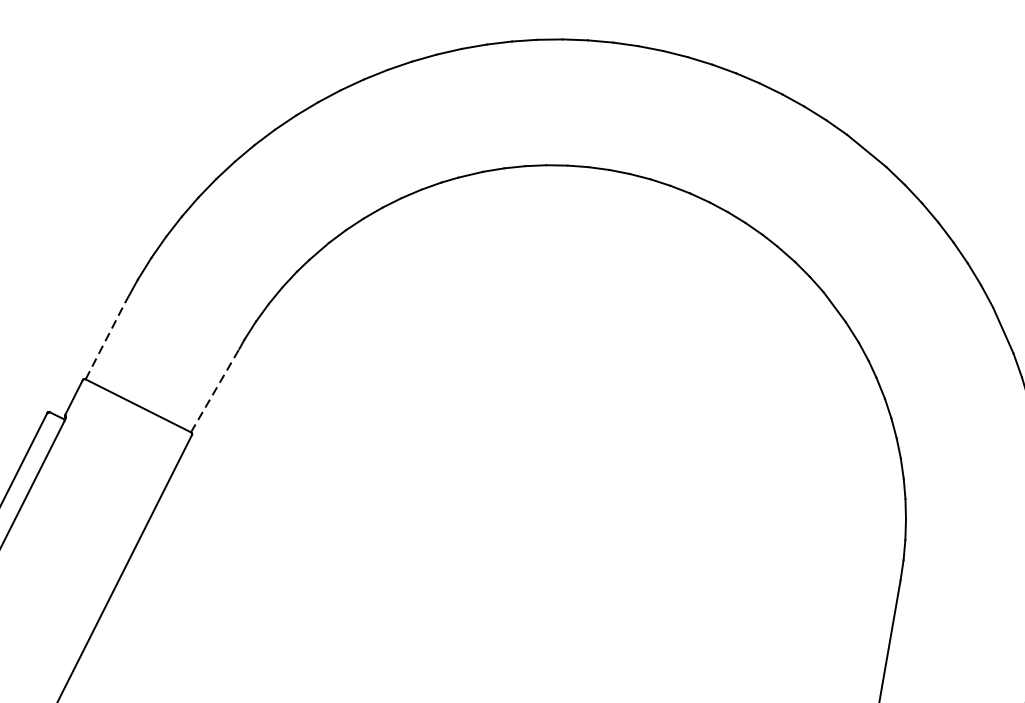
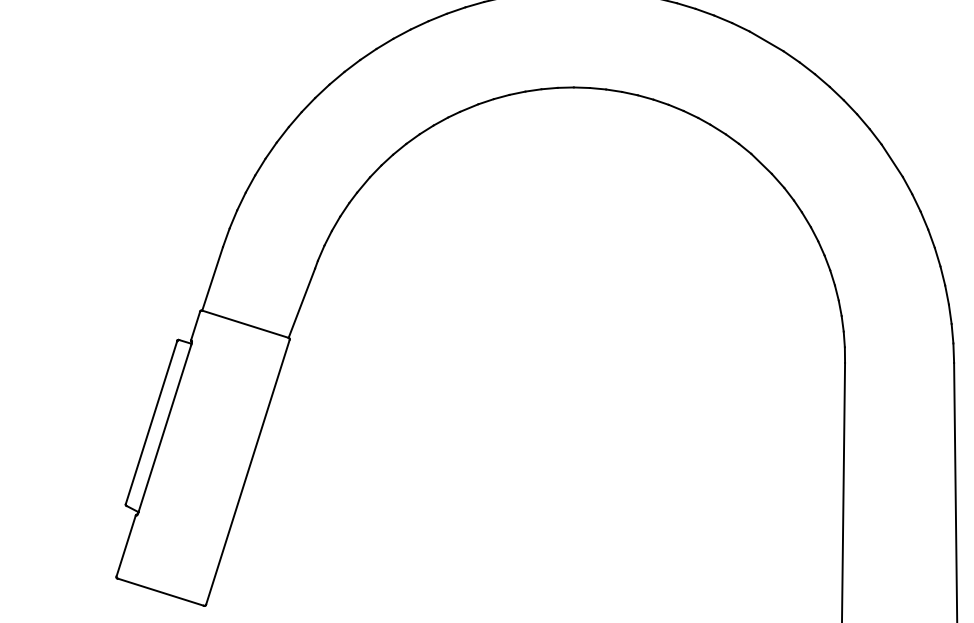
line: (105, 340) -> (212, 278), dashed -> solid
line: (216, 389) -> (302, 302), dashed -> solid

